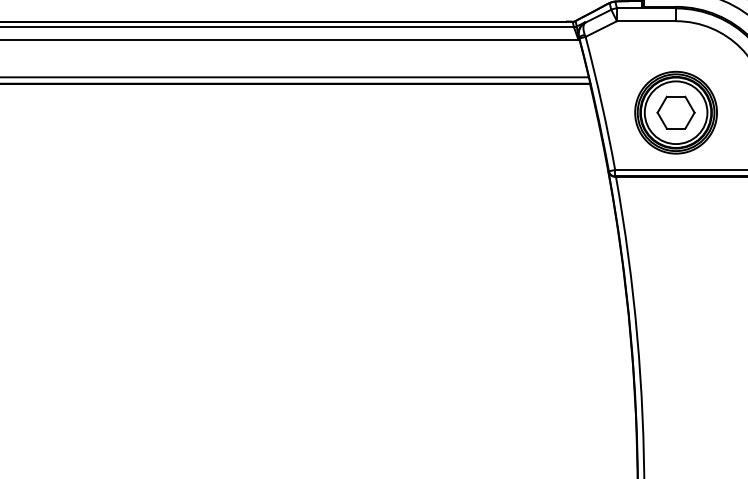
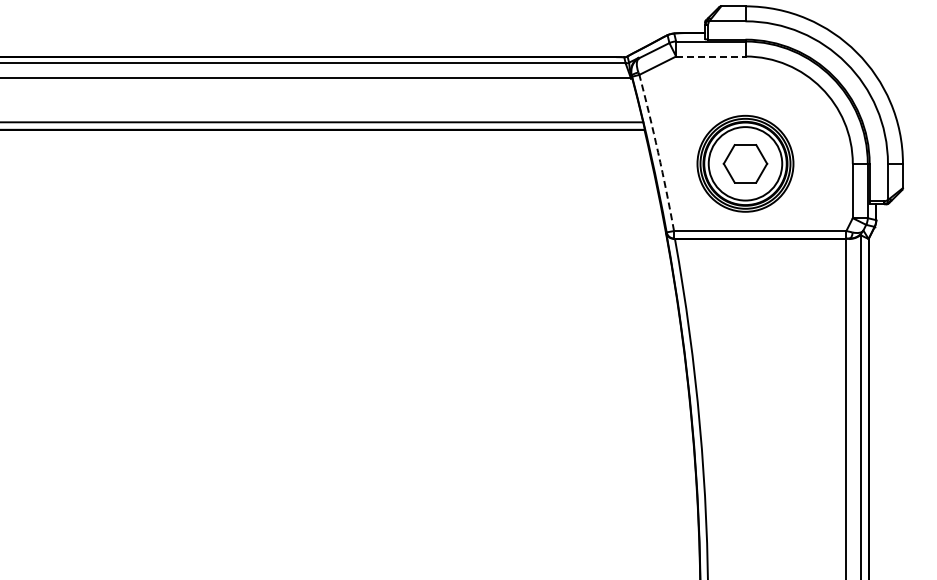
line: (646, 21) -> (710, 56), solid -> dashed
arc: (601, 103) -> (658, 152), solid -> dashed

